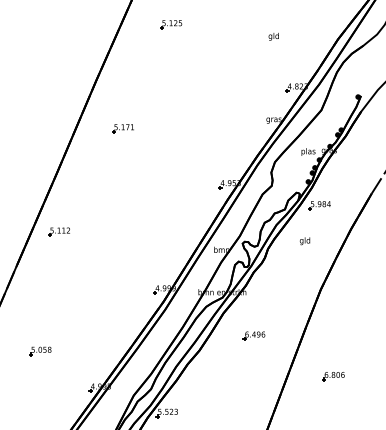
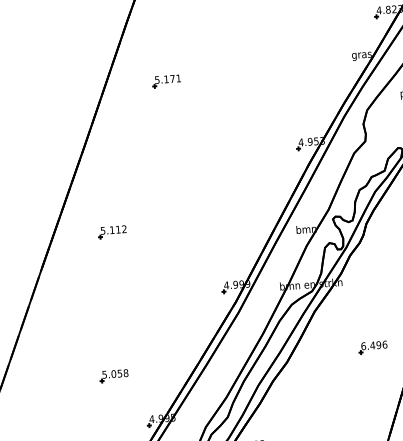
part: (58, 231) -> (111, 231), moved
part: (253, 335) -> (372, 346), moved
part: (40, 351) -> (114, 376), moved

